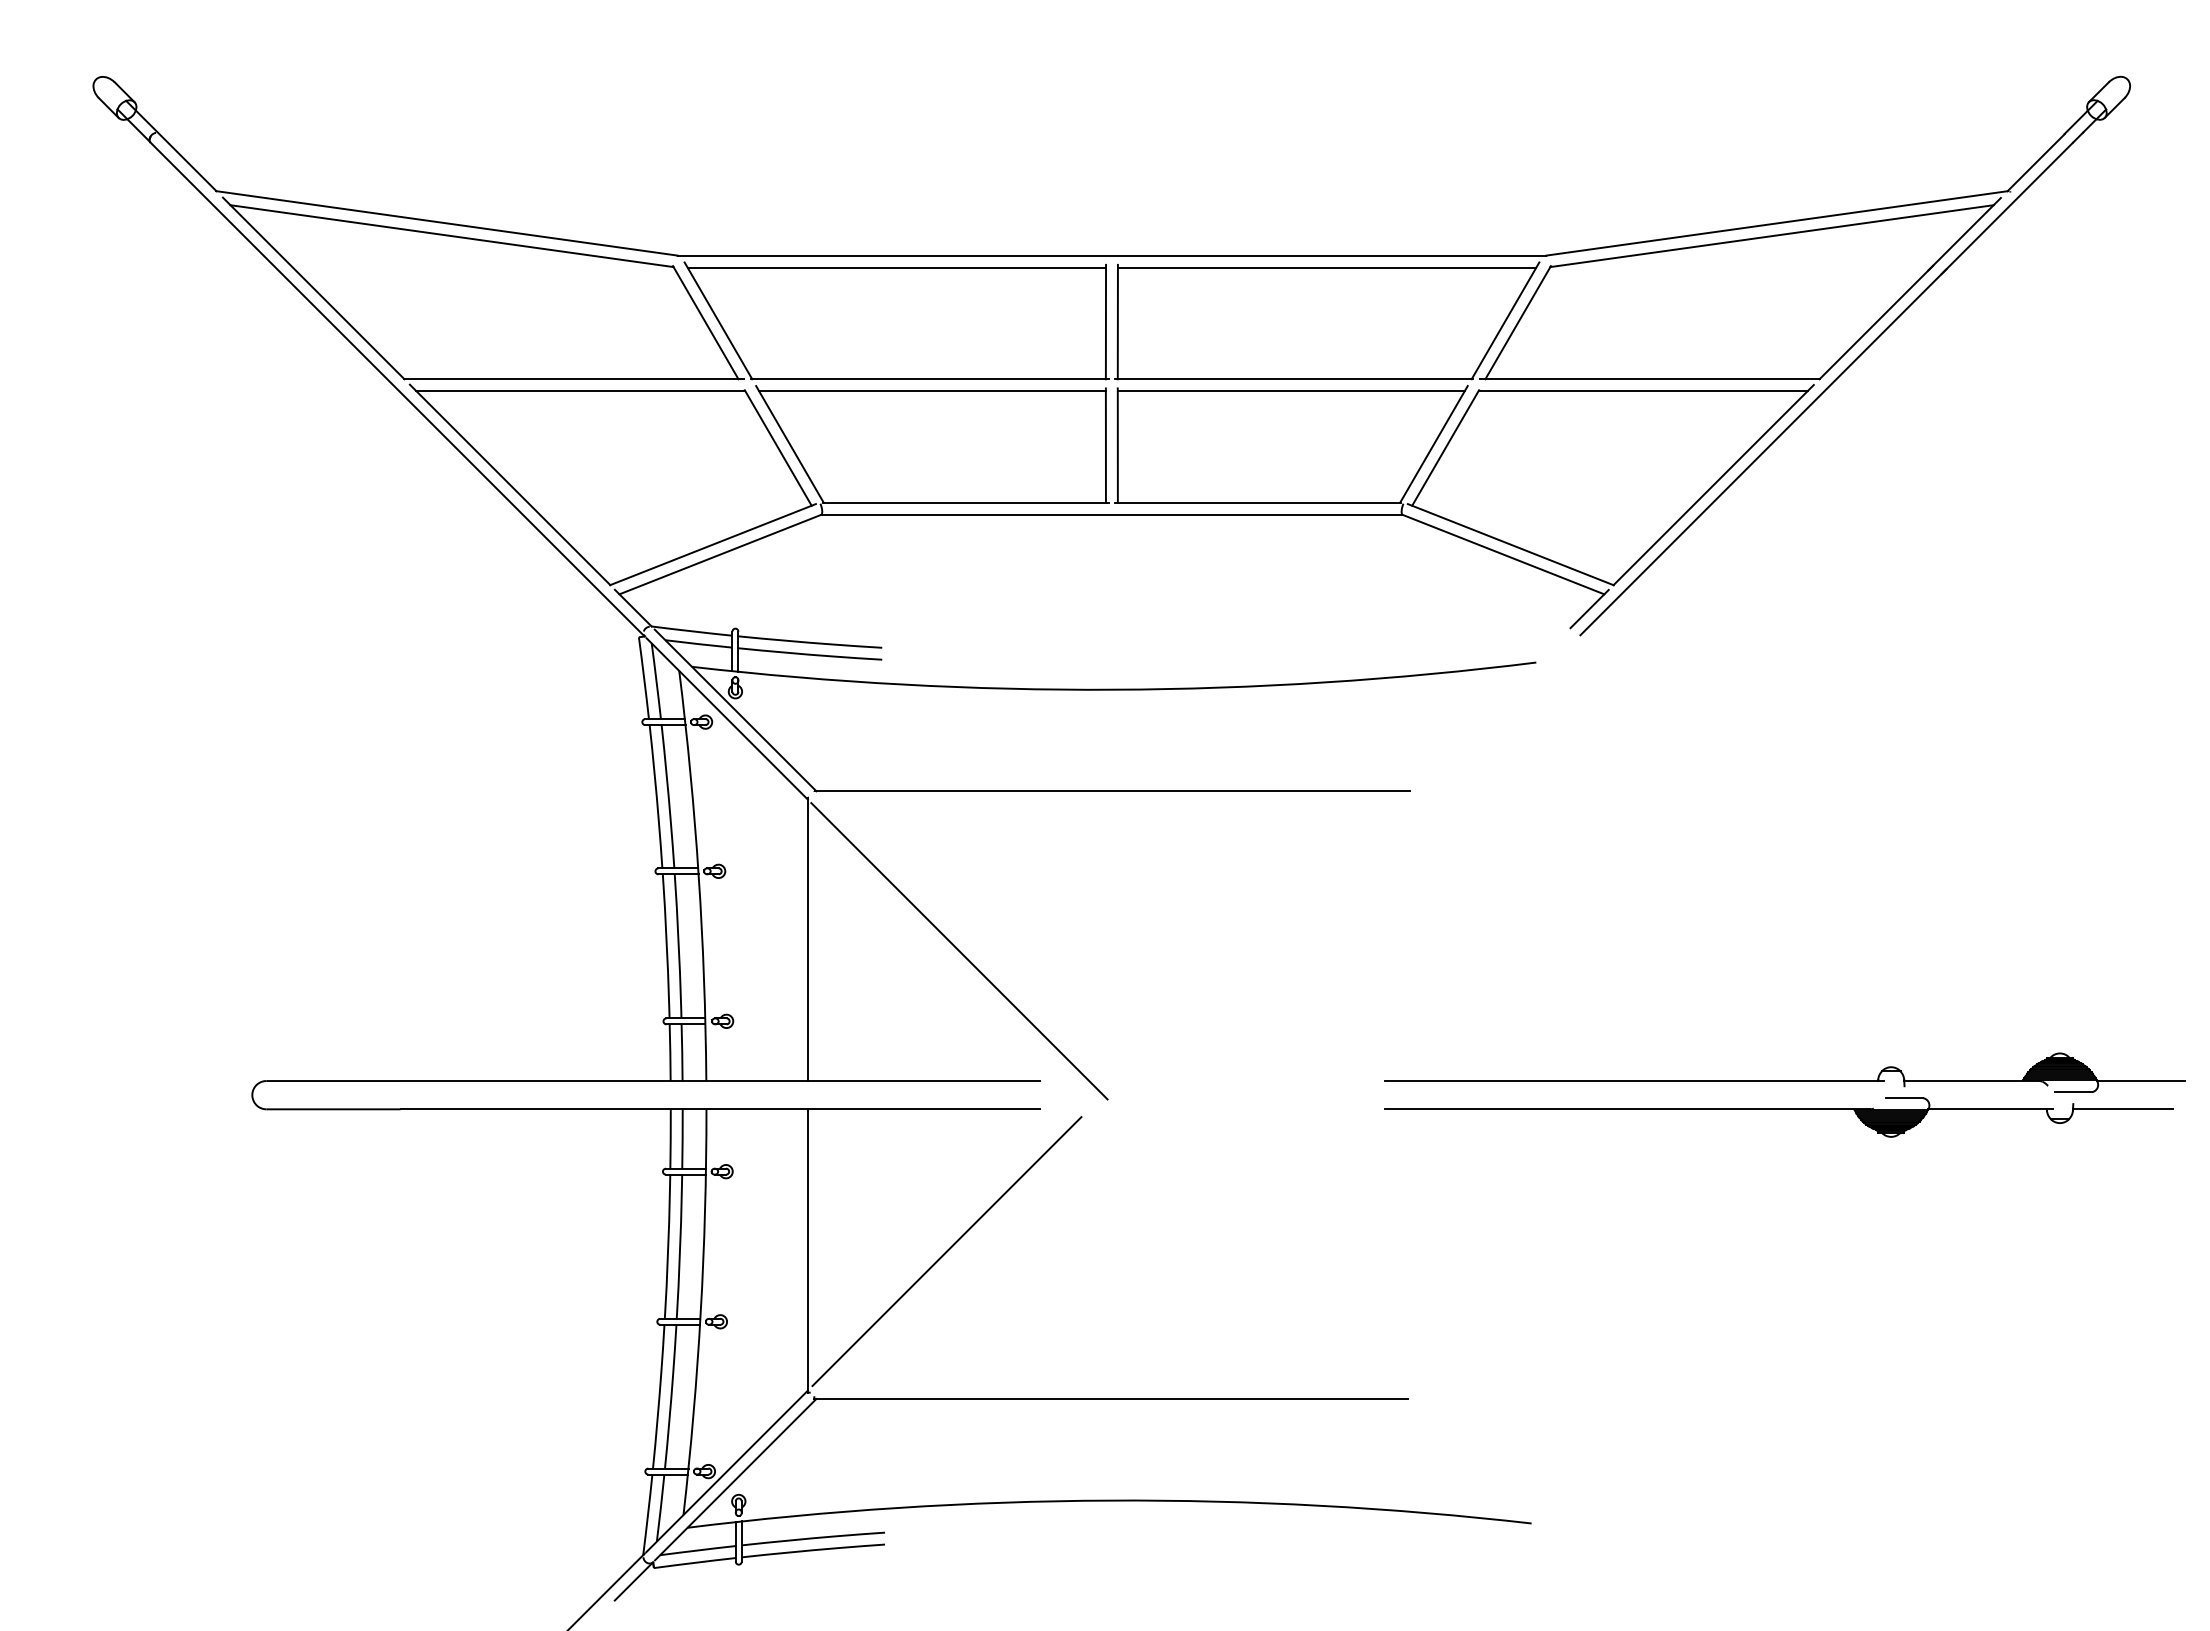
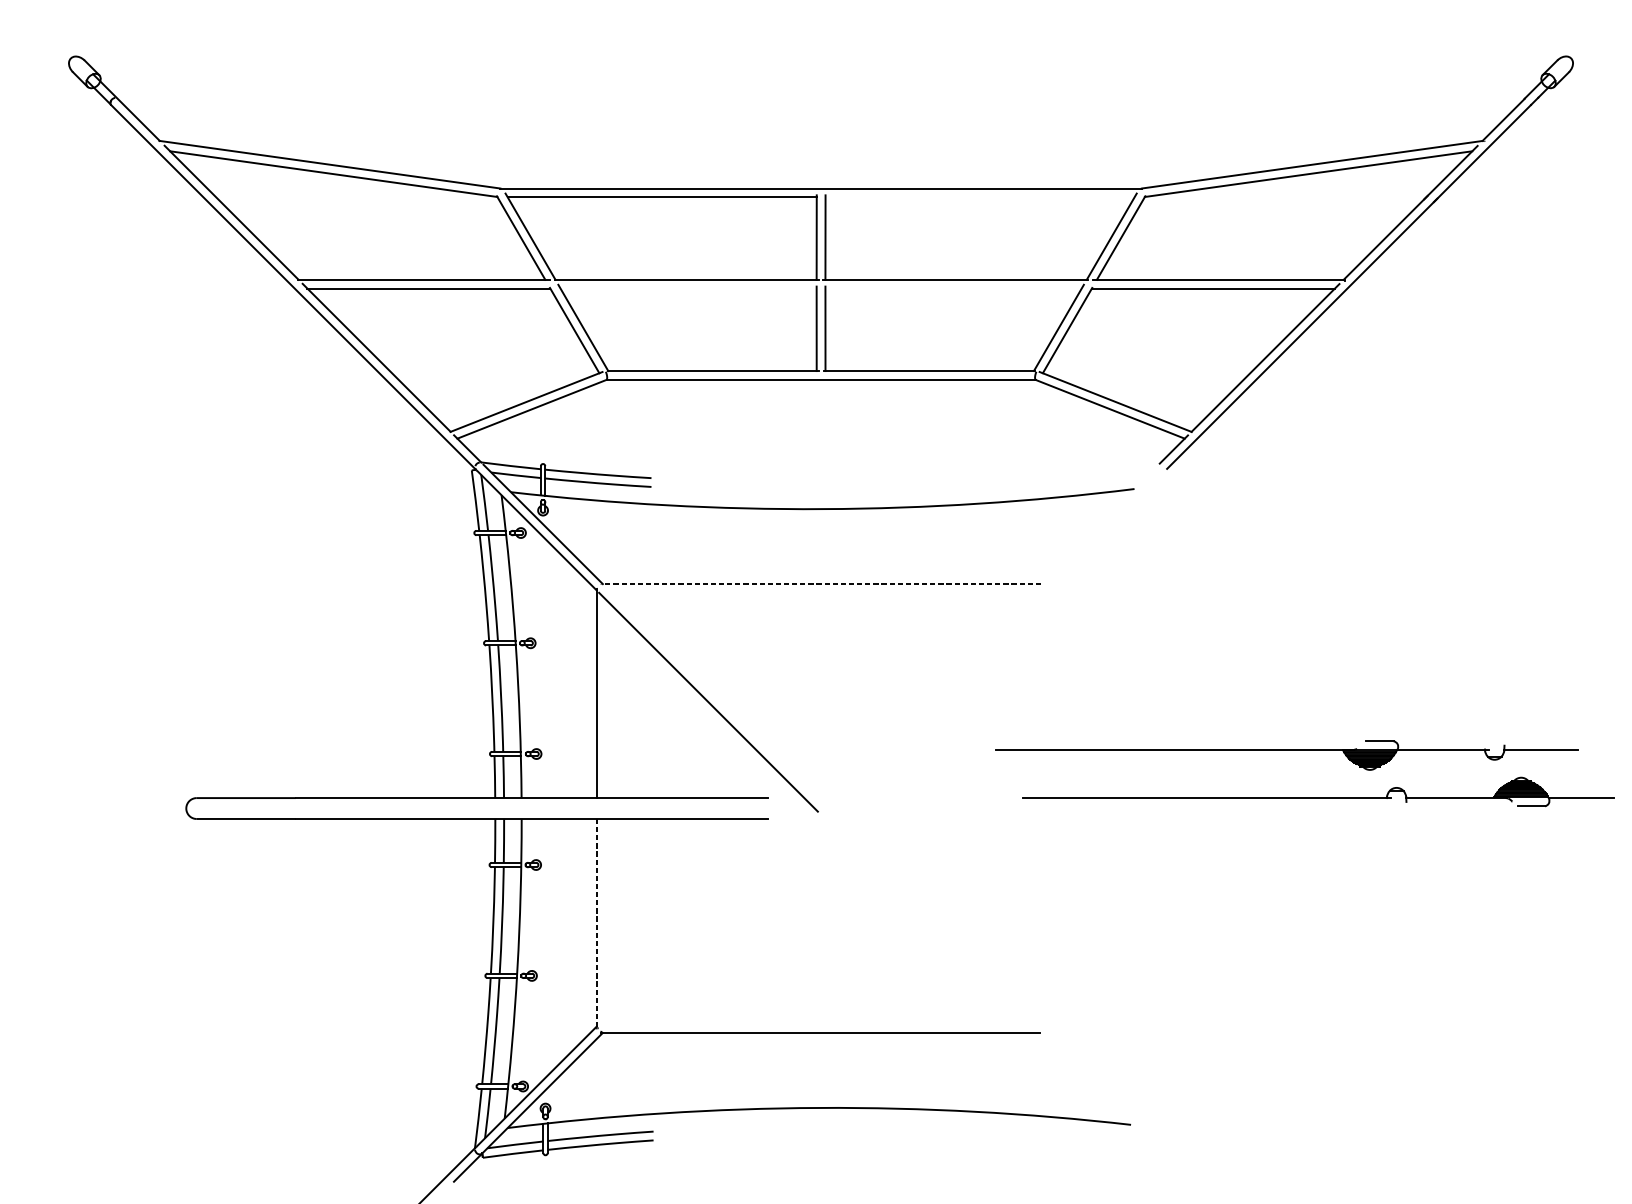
line: (1326, 267) -> (979, 197), removed
line: (932, 391) -> (688, 288), removed
line: (1290, 391) -> (952, 288), removed
line: (1111, 791) -> (820, 584), solid -> dashed
part: (1778, 1109) -> (1286, 749), moved
line: (807, 1251) -> (596, 923), solid -> dashed
line: (946, 1251) -> (698, 923), removed

